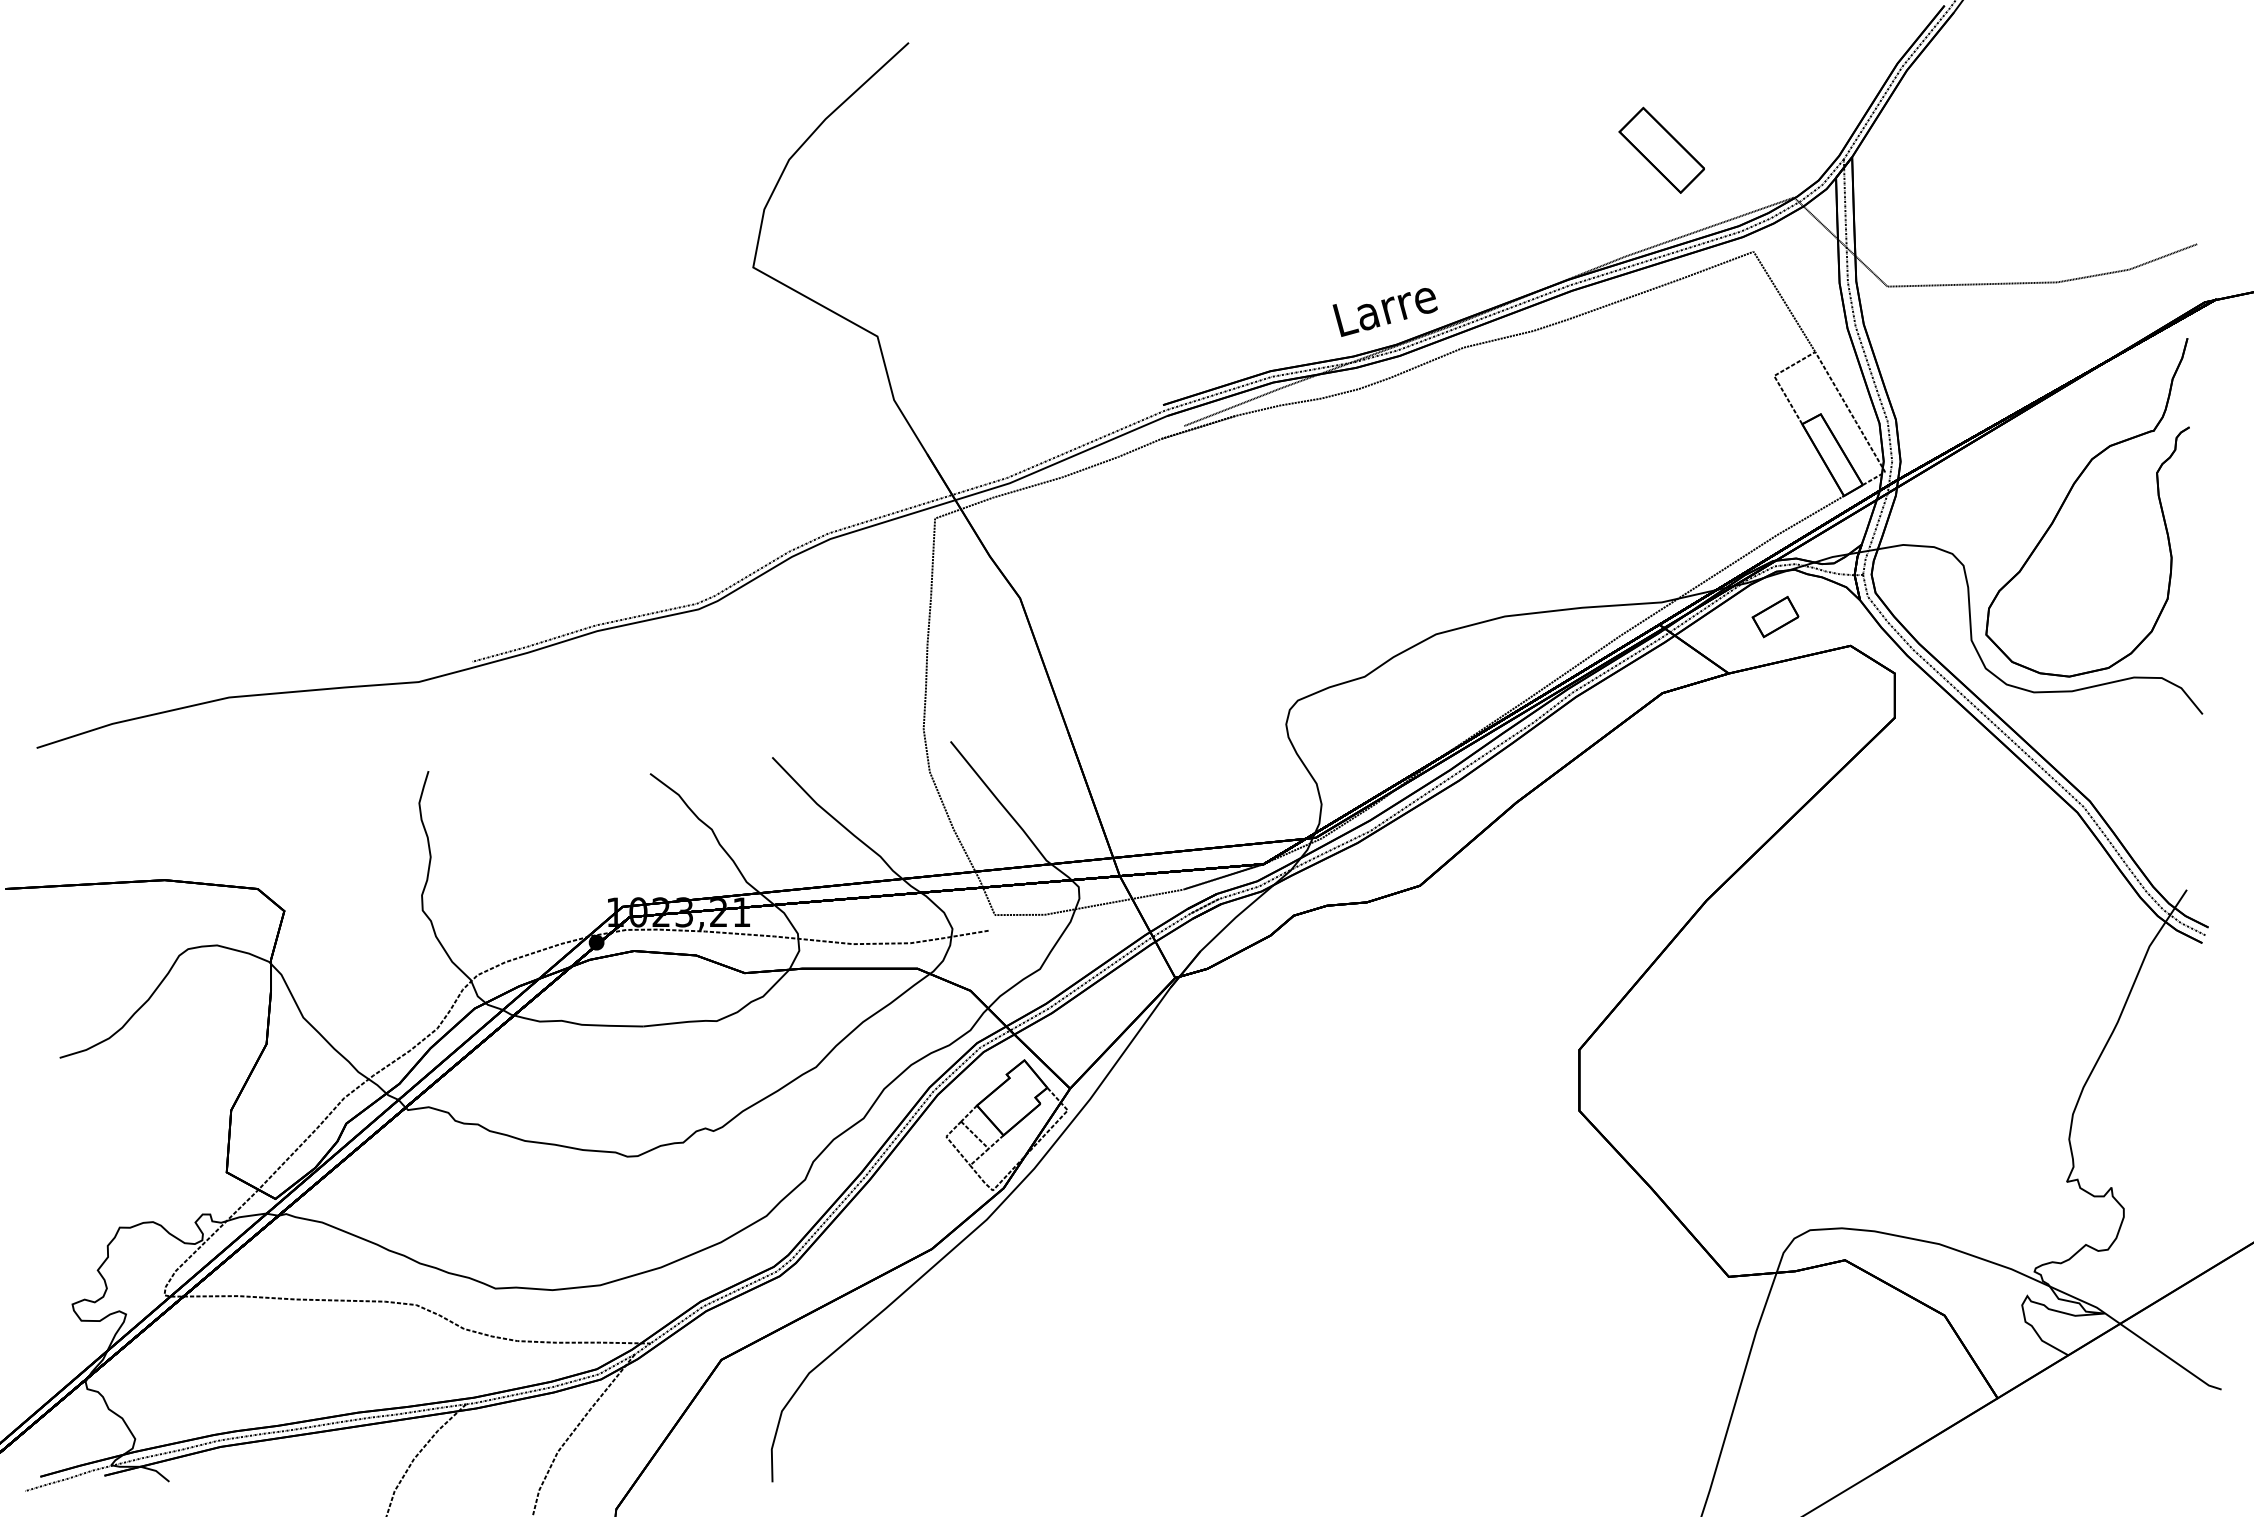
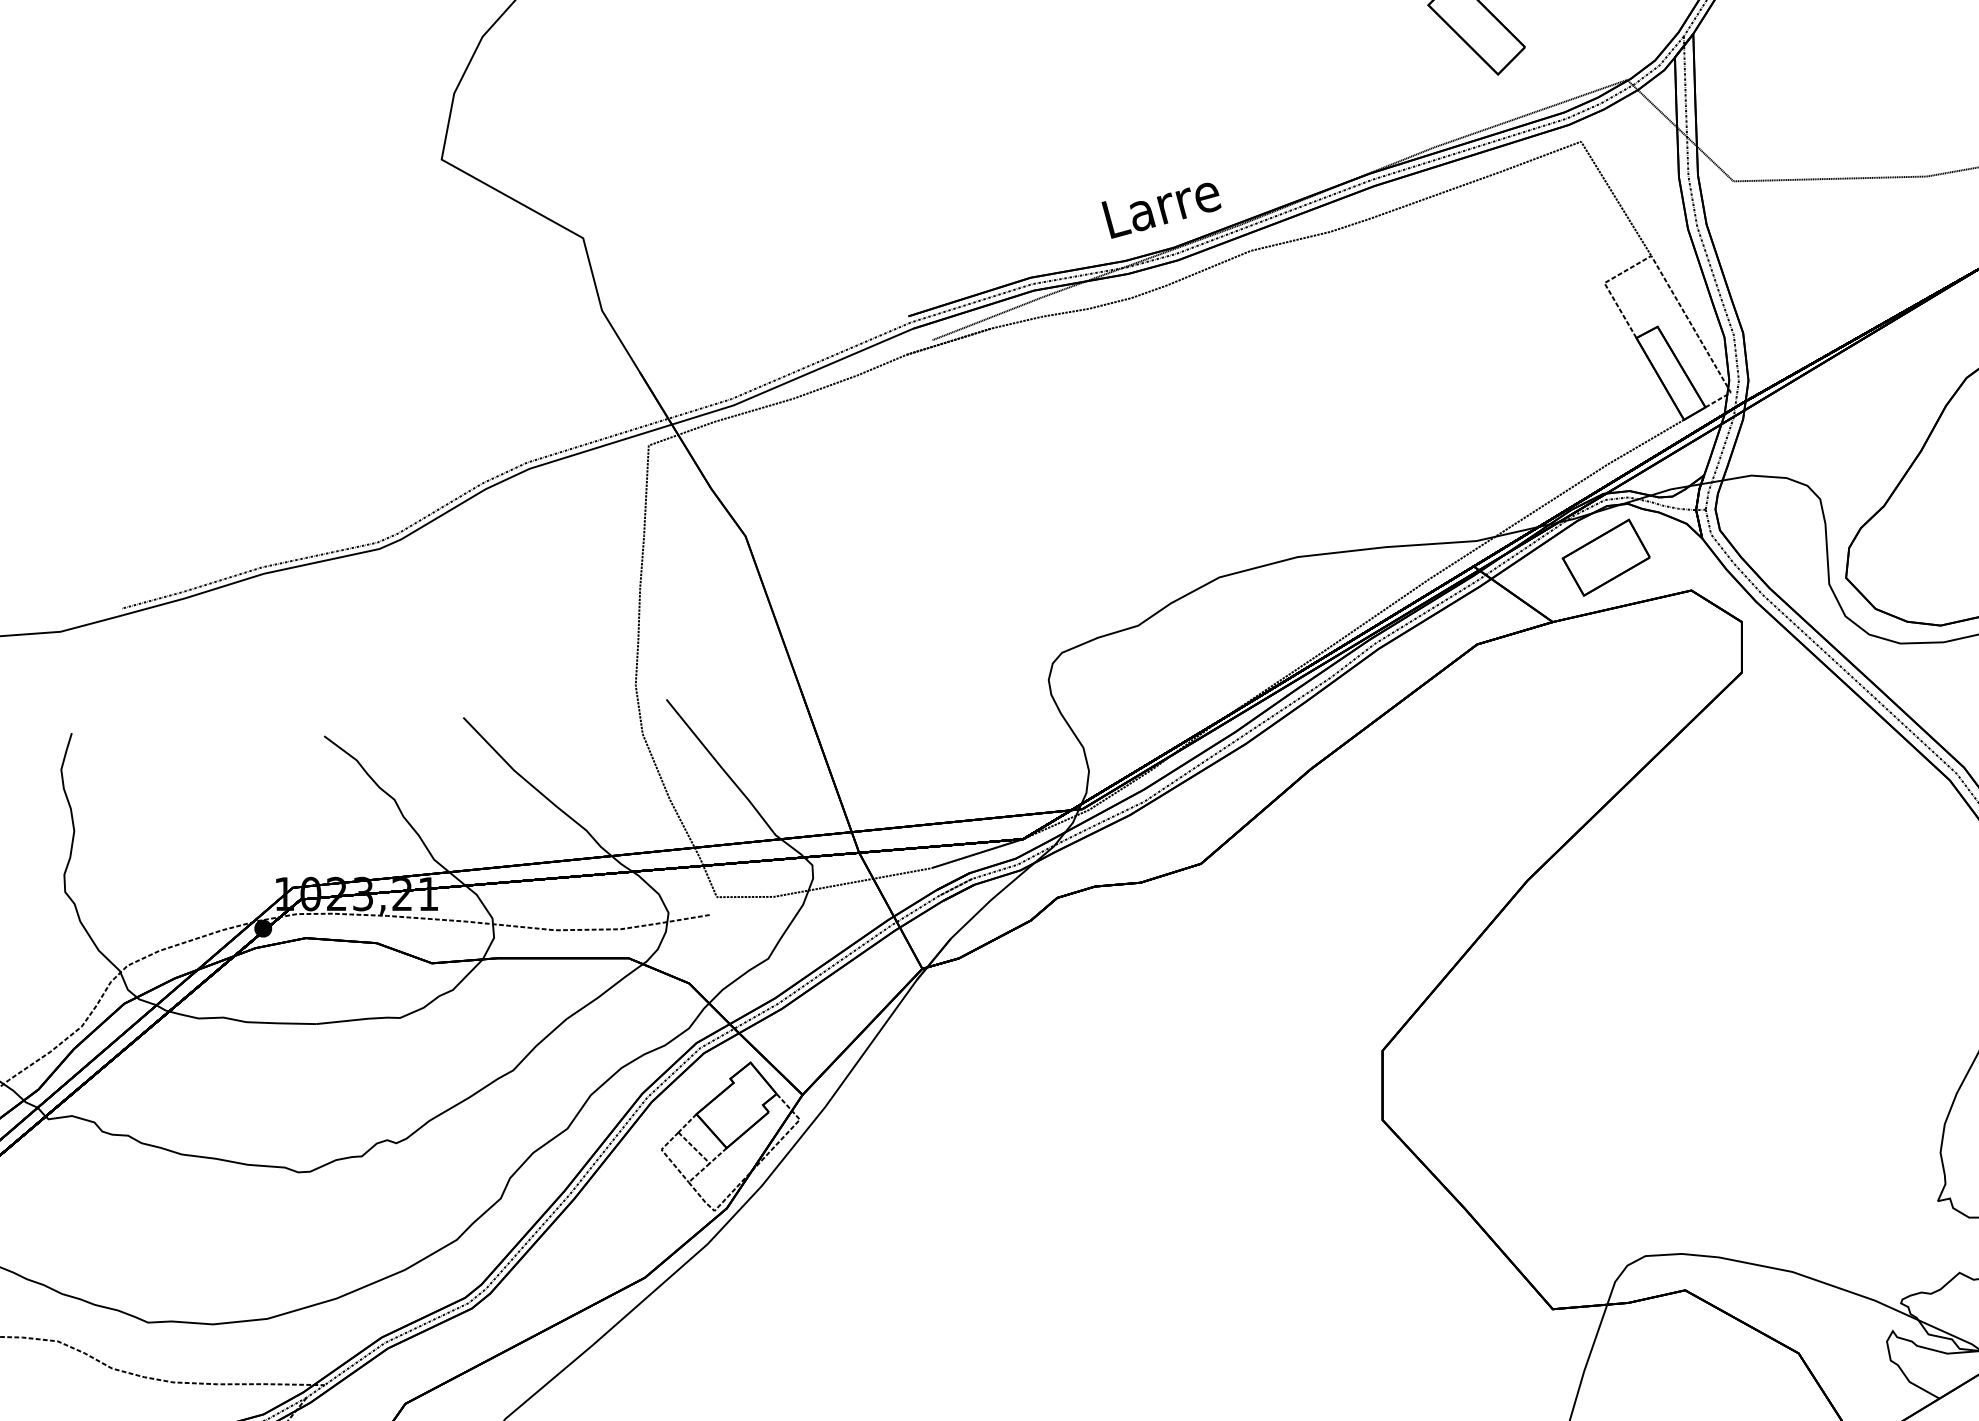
part: (1775, 616) -> (1605, 557), size x1.67

